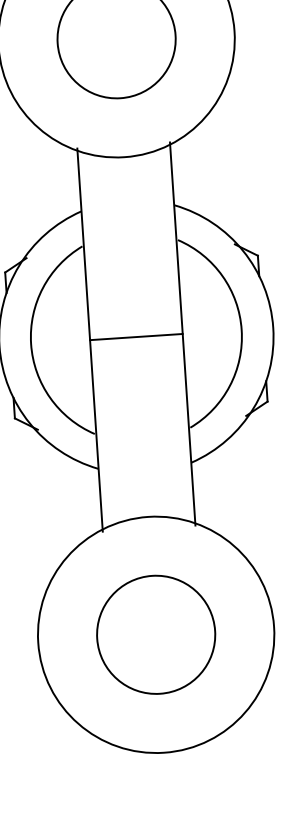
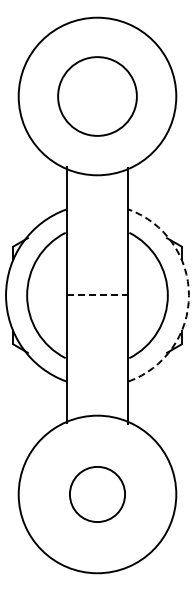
arc: (272, 328) -> (188, 295), solid -> dashed
line: (136, 337) -> (97, 295), solid -> dashed
circle: (156, 634) -> (97, 494), size x0.7

